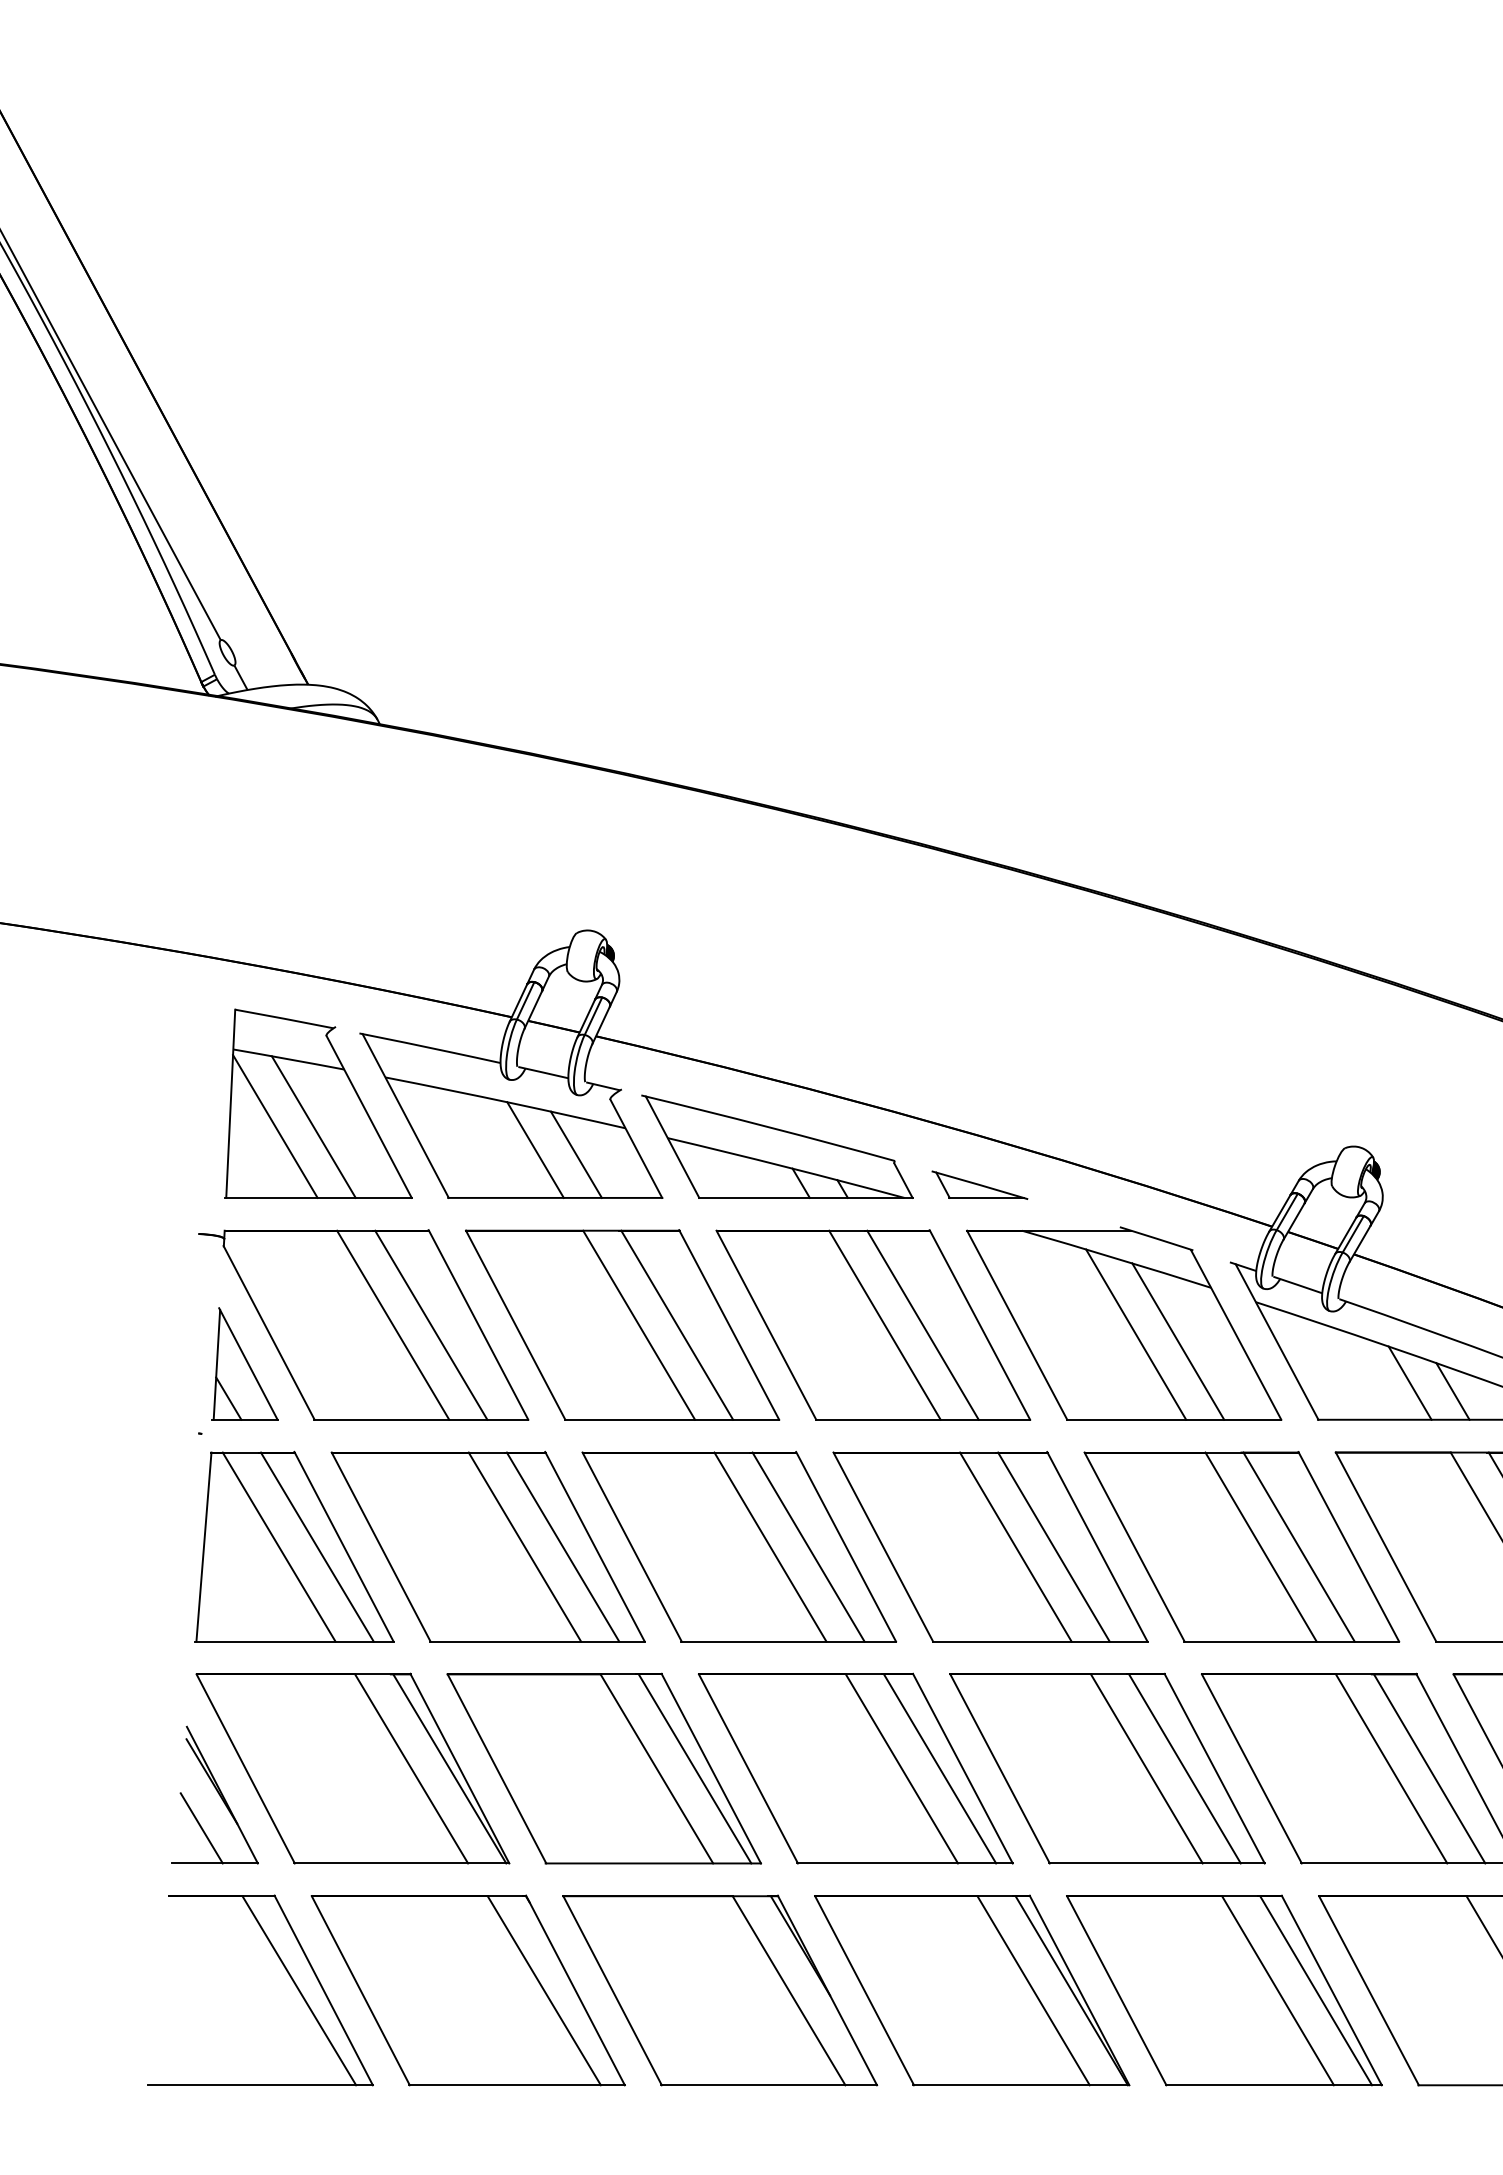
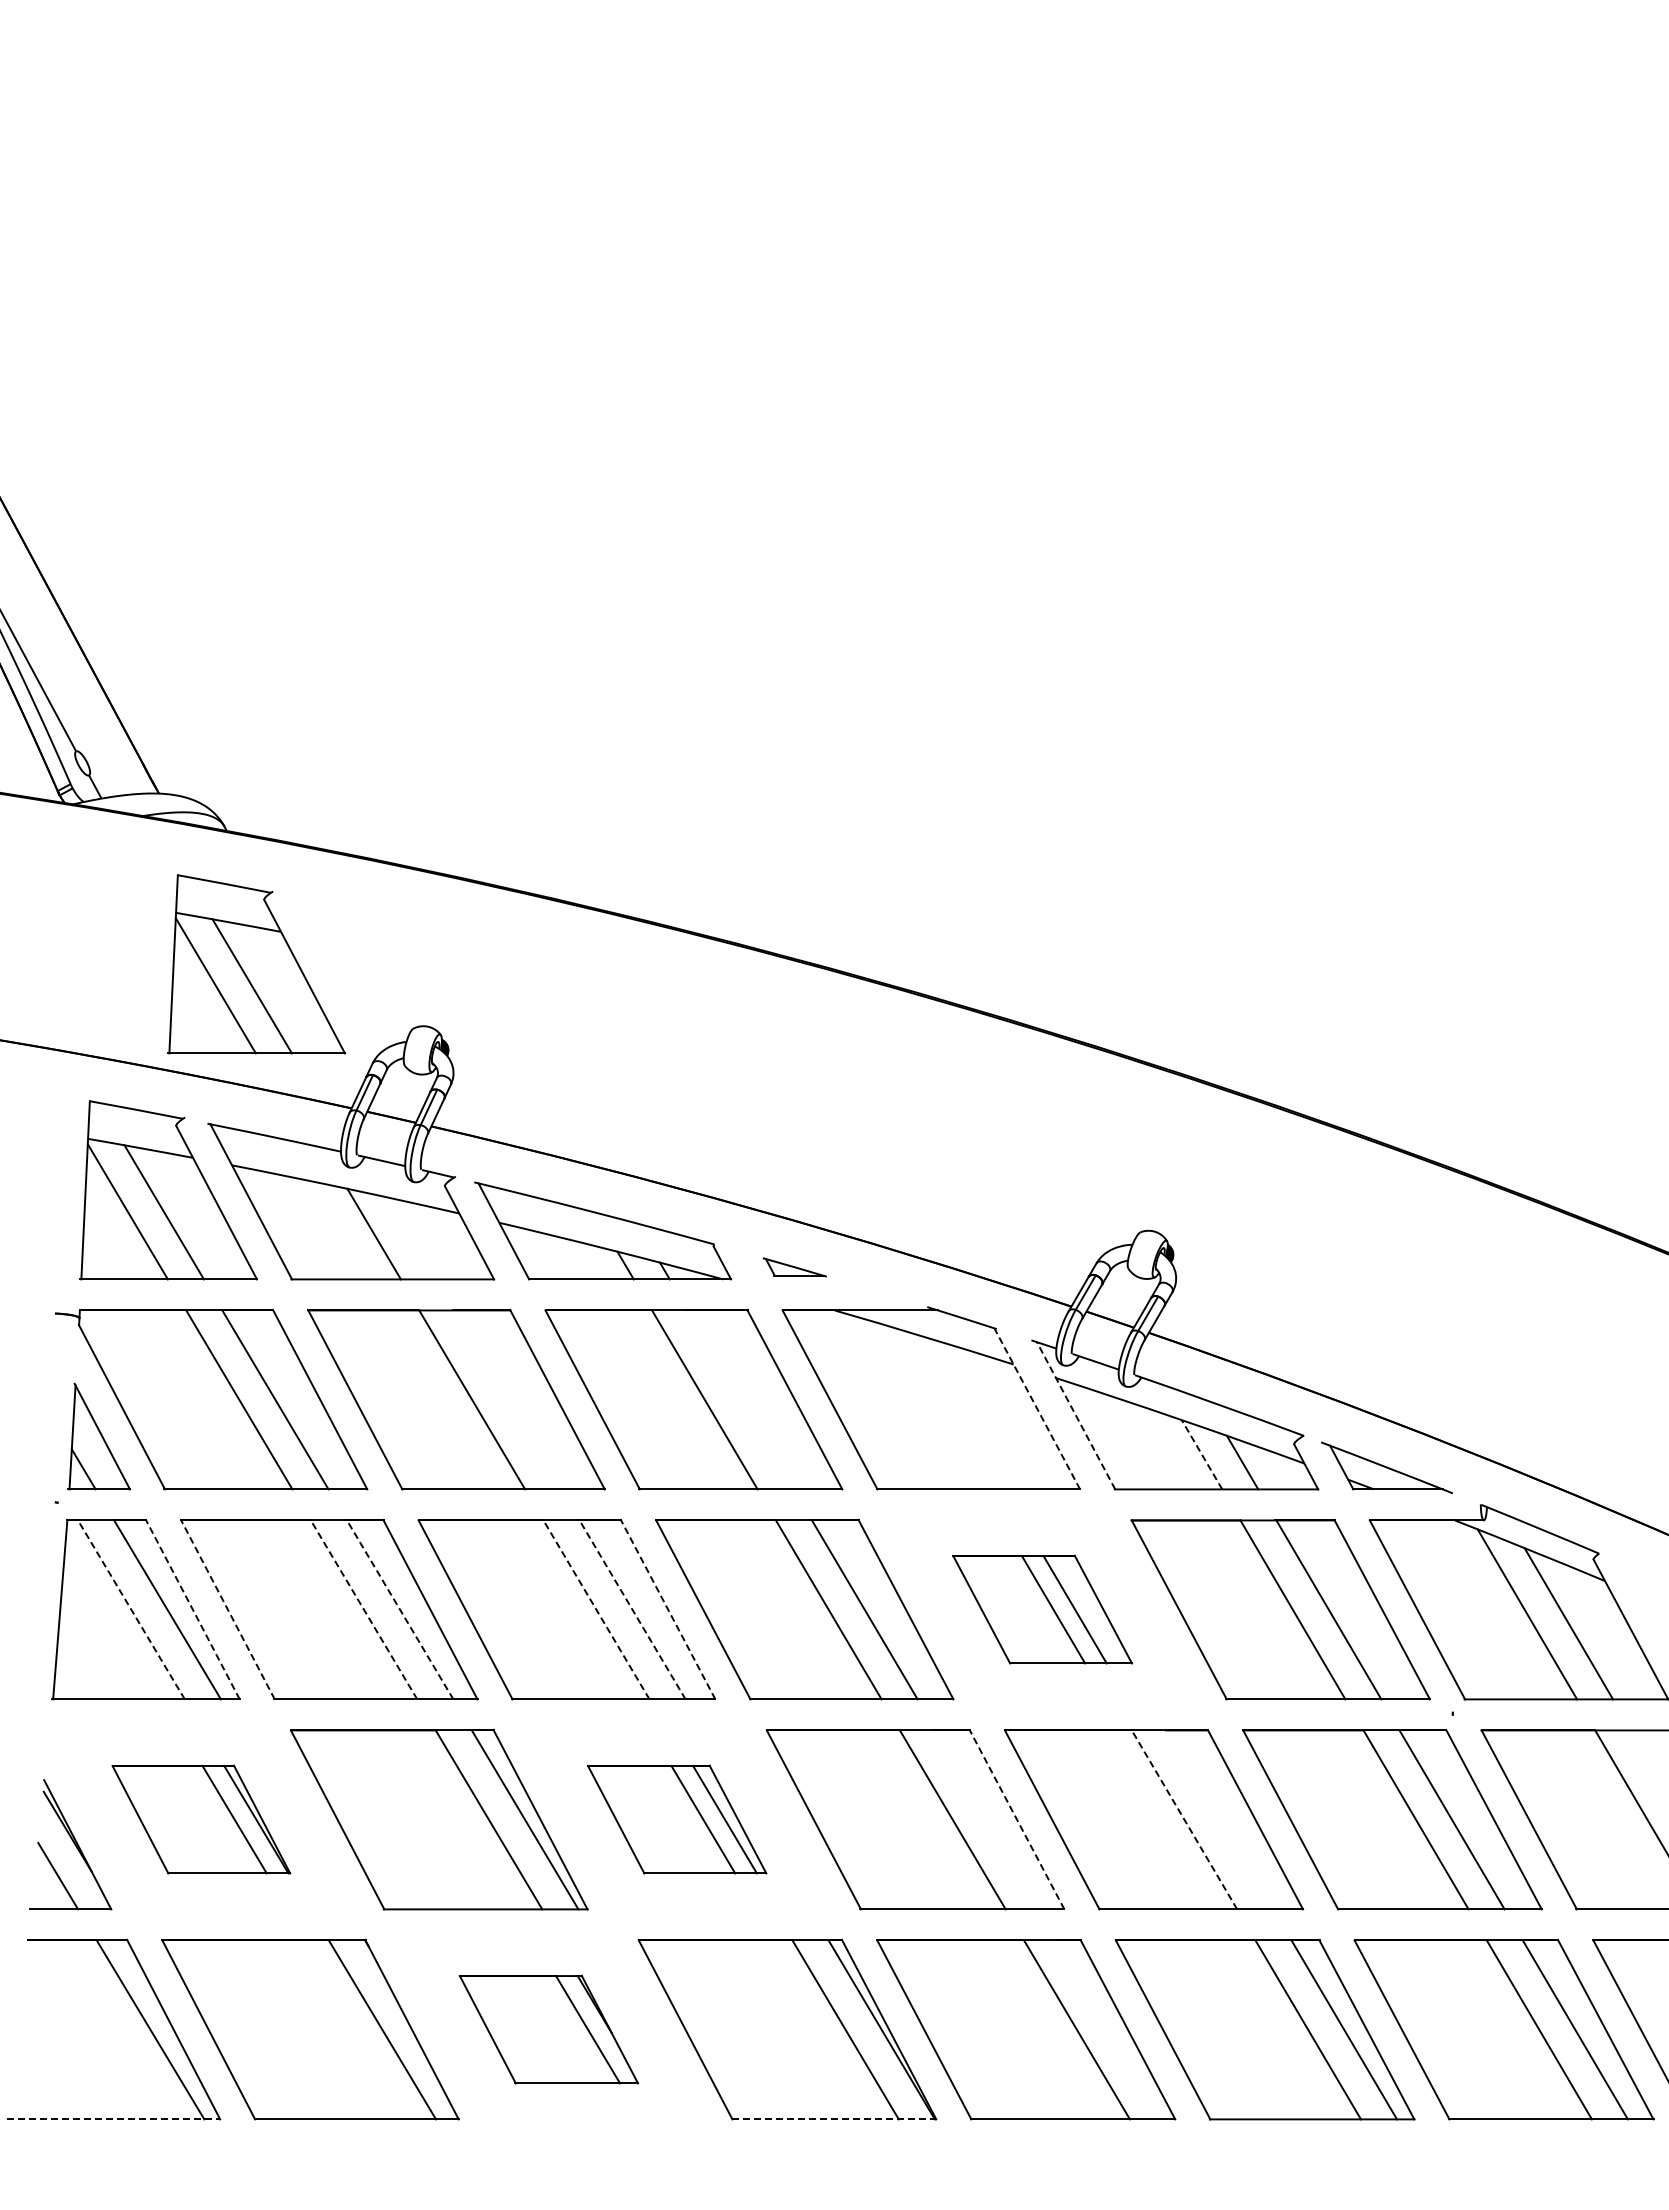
part: (411, 865) -> (256, 964), added
line: (576, 1154) -> (412, 1238), removed
part: (979, 1185) -> (794, 1267), size x0.7
line: (677, 1324) -> (508, 1399), removed
line: (922, 1324) -> (740, 1399), removed
line: (1135, 1334) -> (942, 1408), removed
line: (1236, 1335) -> (1037, 1409), solid -> dashed
line: (1178, 1341) -> (982, 1415), removed
line: (1276, 1341) -> (1075, 1415), solid -> dashed
line: (1409, 1382) -> (1201, 1454), solid -> dashed
line: (279, 1546) -> (131, 1609), solid -> dashed
line: (343, 1546) -> (192, 1609), solid -> dashed
line: (381, 1546) -> (228, 1609), solid -> dashed
line: (524, 1546) -> (363, 1609), solid -> dashed
line: (562, 1546) -> (399, 1609), solid -> dashed
line: (770, 1546) -> (596, 1609), solid -> dashed
line: (808, 1546) -> (632, 1609), solid -> dashed
line: (845, 1546) -> (667, 1609), solid -> dashed
part: (1241, 1546) -> (1042, 1609), size x0.6
part: (353, 1768) -> (201, 1819), size x0.6
part: (854, 1768) -> (676, 1819), size x0.6
line: (1184, 1768) -> (988, 1819), removed
line: (1214, 1768) -> (1016, 1819), solid -> dashed
line: (1391, 1768) -> (1184, 1819), solid -> dashed
line: (1429, 1768) -> (1220, 1819), removed
part: (719, 1990) -> (548, 2029), size x0.6
line: (1316, 1990) -> (1113, 2029), removed
line: (261, 2085) -> (114, 2119), solid -> dashed
line: (1021, 2085) -> (834, 2119), solid -> dashed

